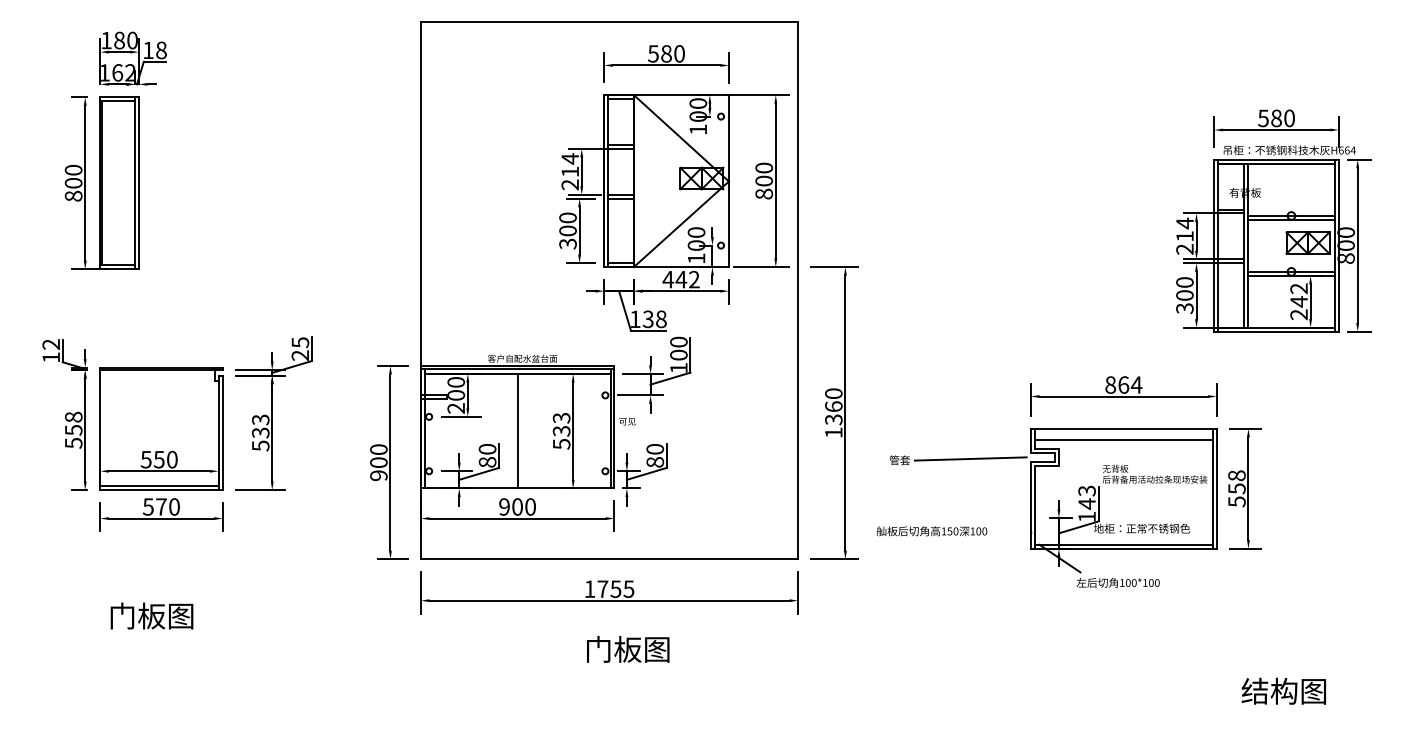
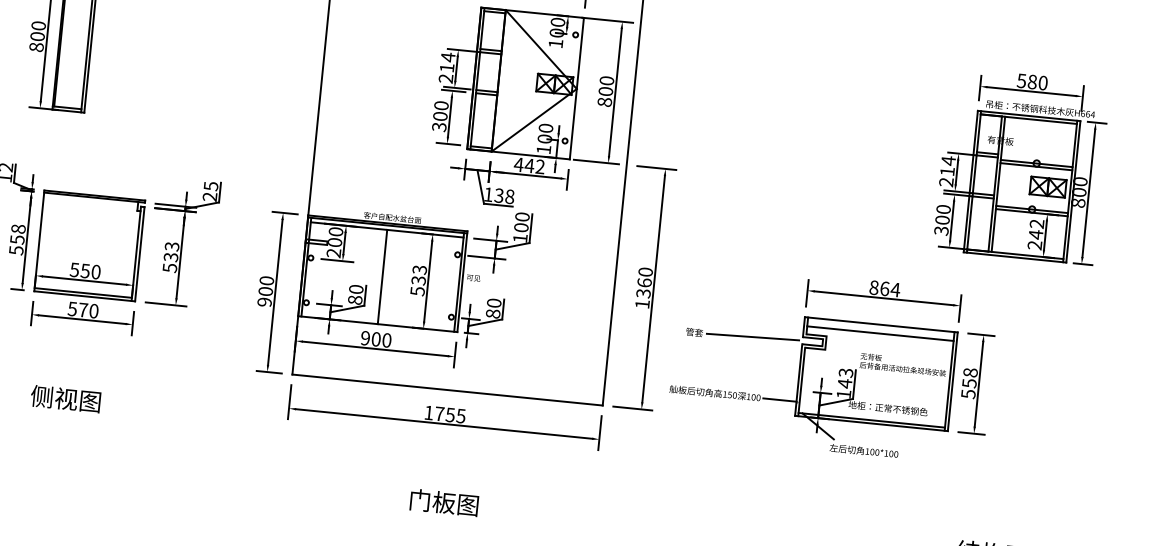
line: (1010, 531) -> (779, 400), added
text: (136, 615) -> (53, 397), 门板图 -> 侧视图
text: (628, 649) -> (444, 502), moved

